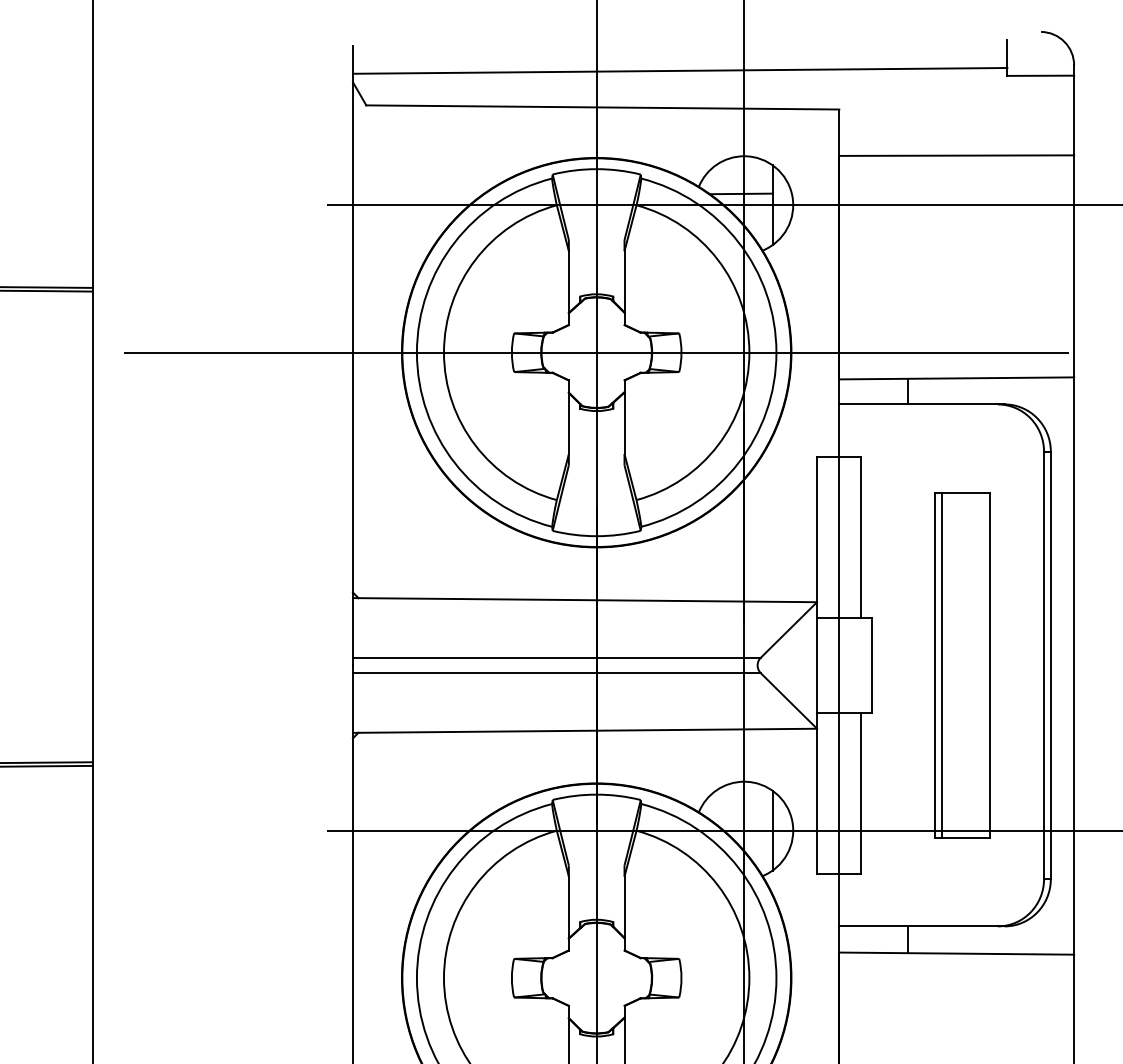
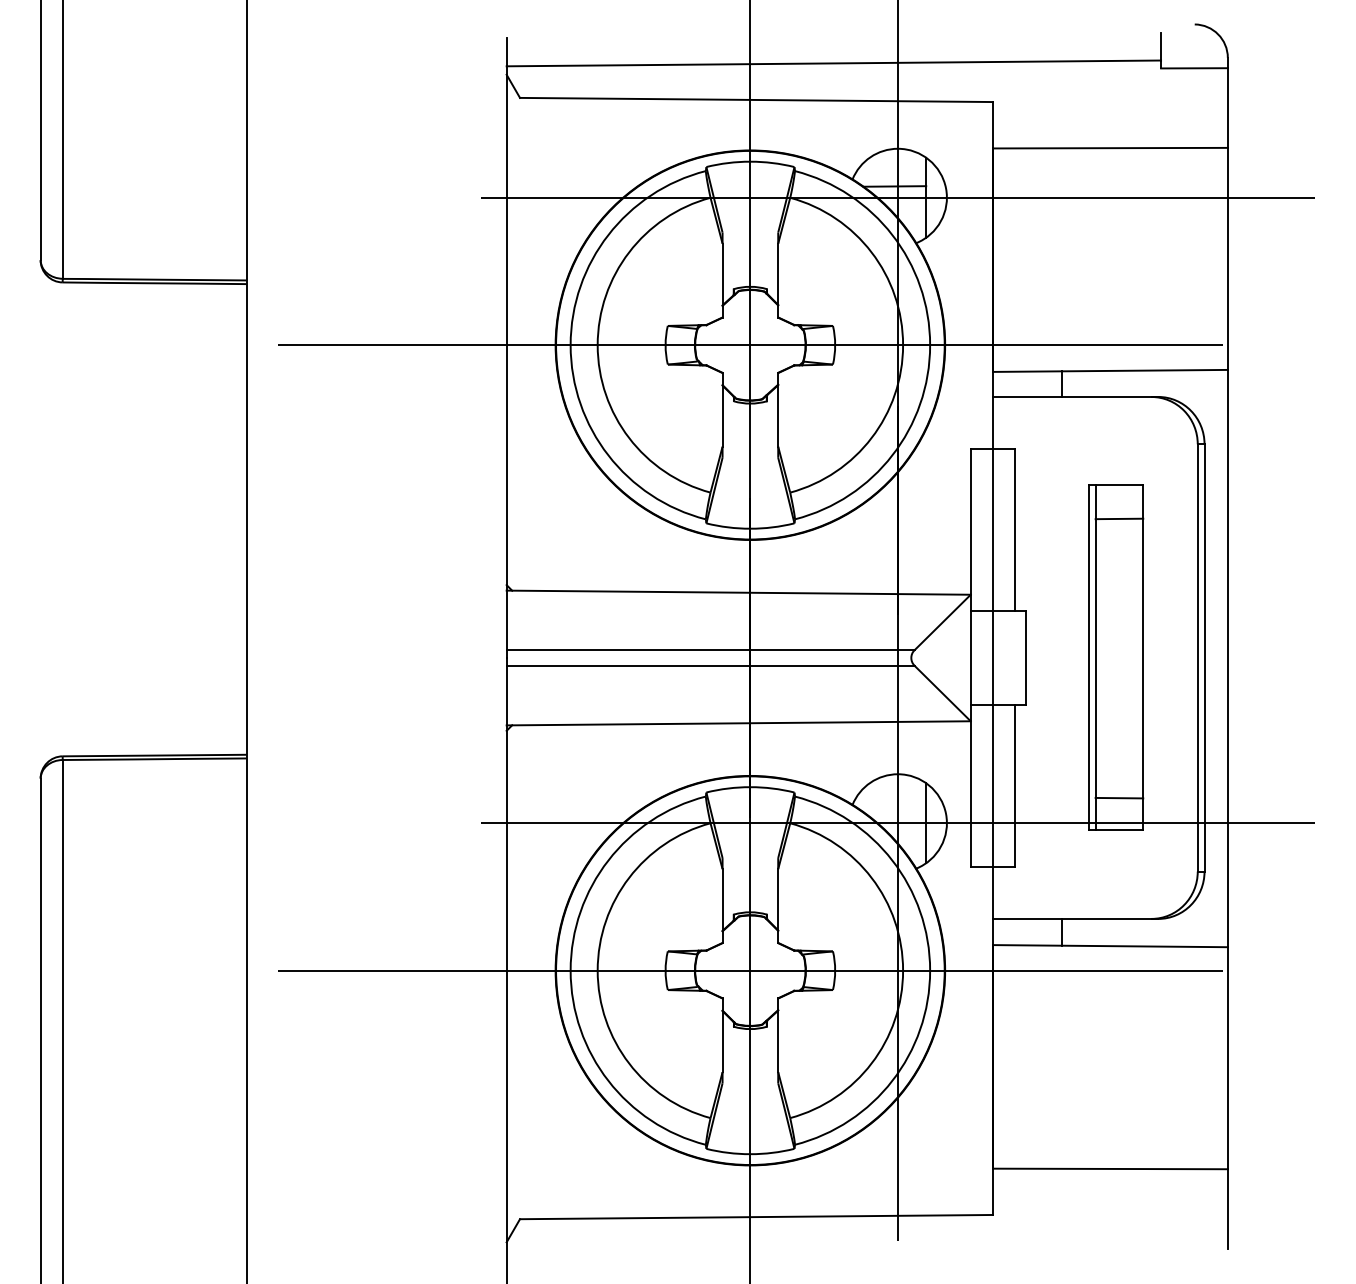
line: (965, 525) -> (1119, 518), added
line: (965, 804) -> (1119, 797), added
line: (596, 977) -> (750, 970), added

